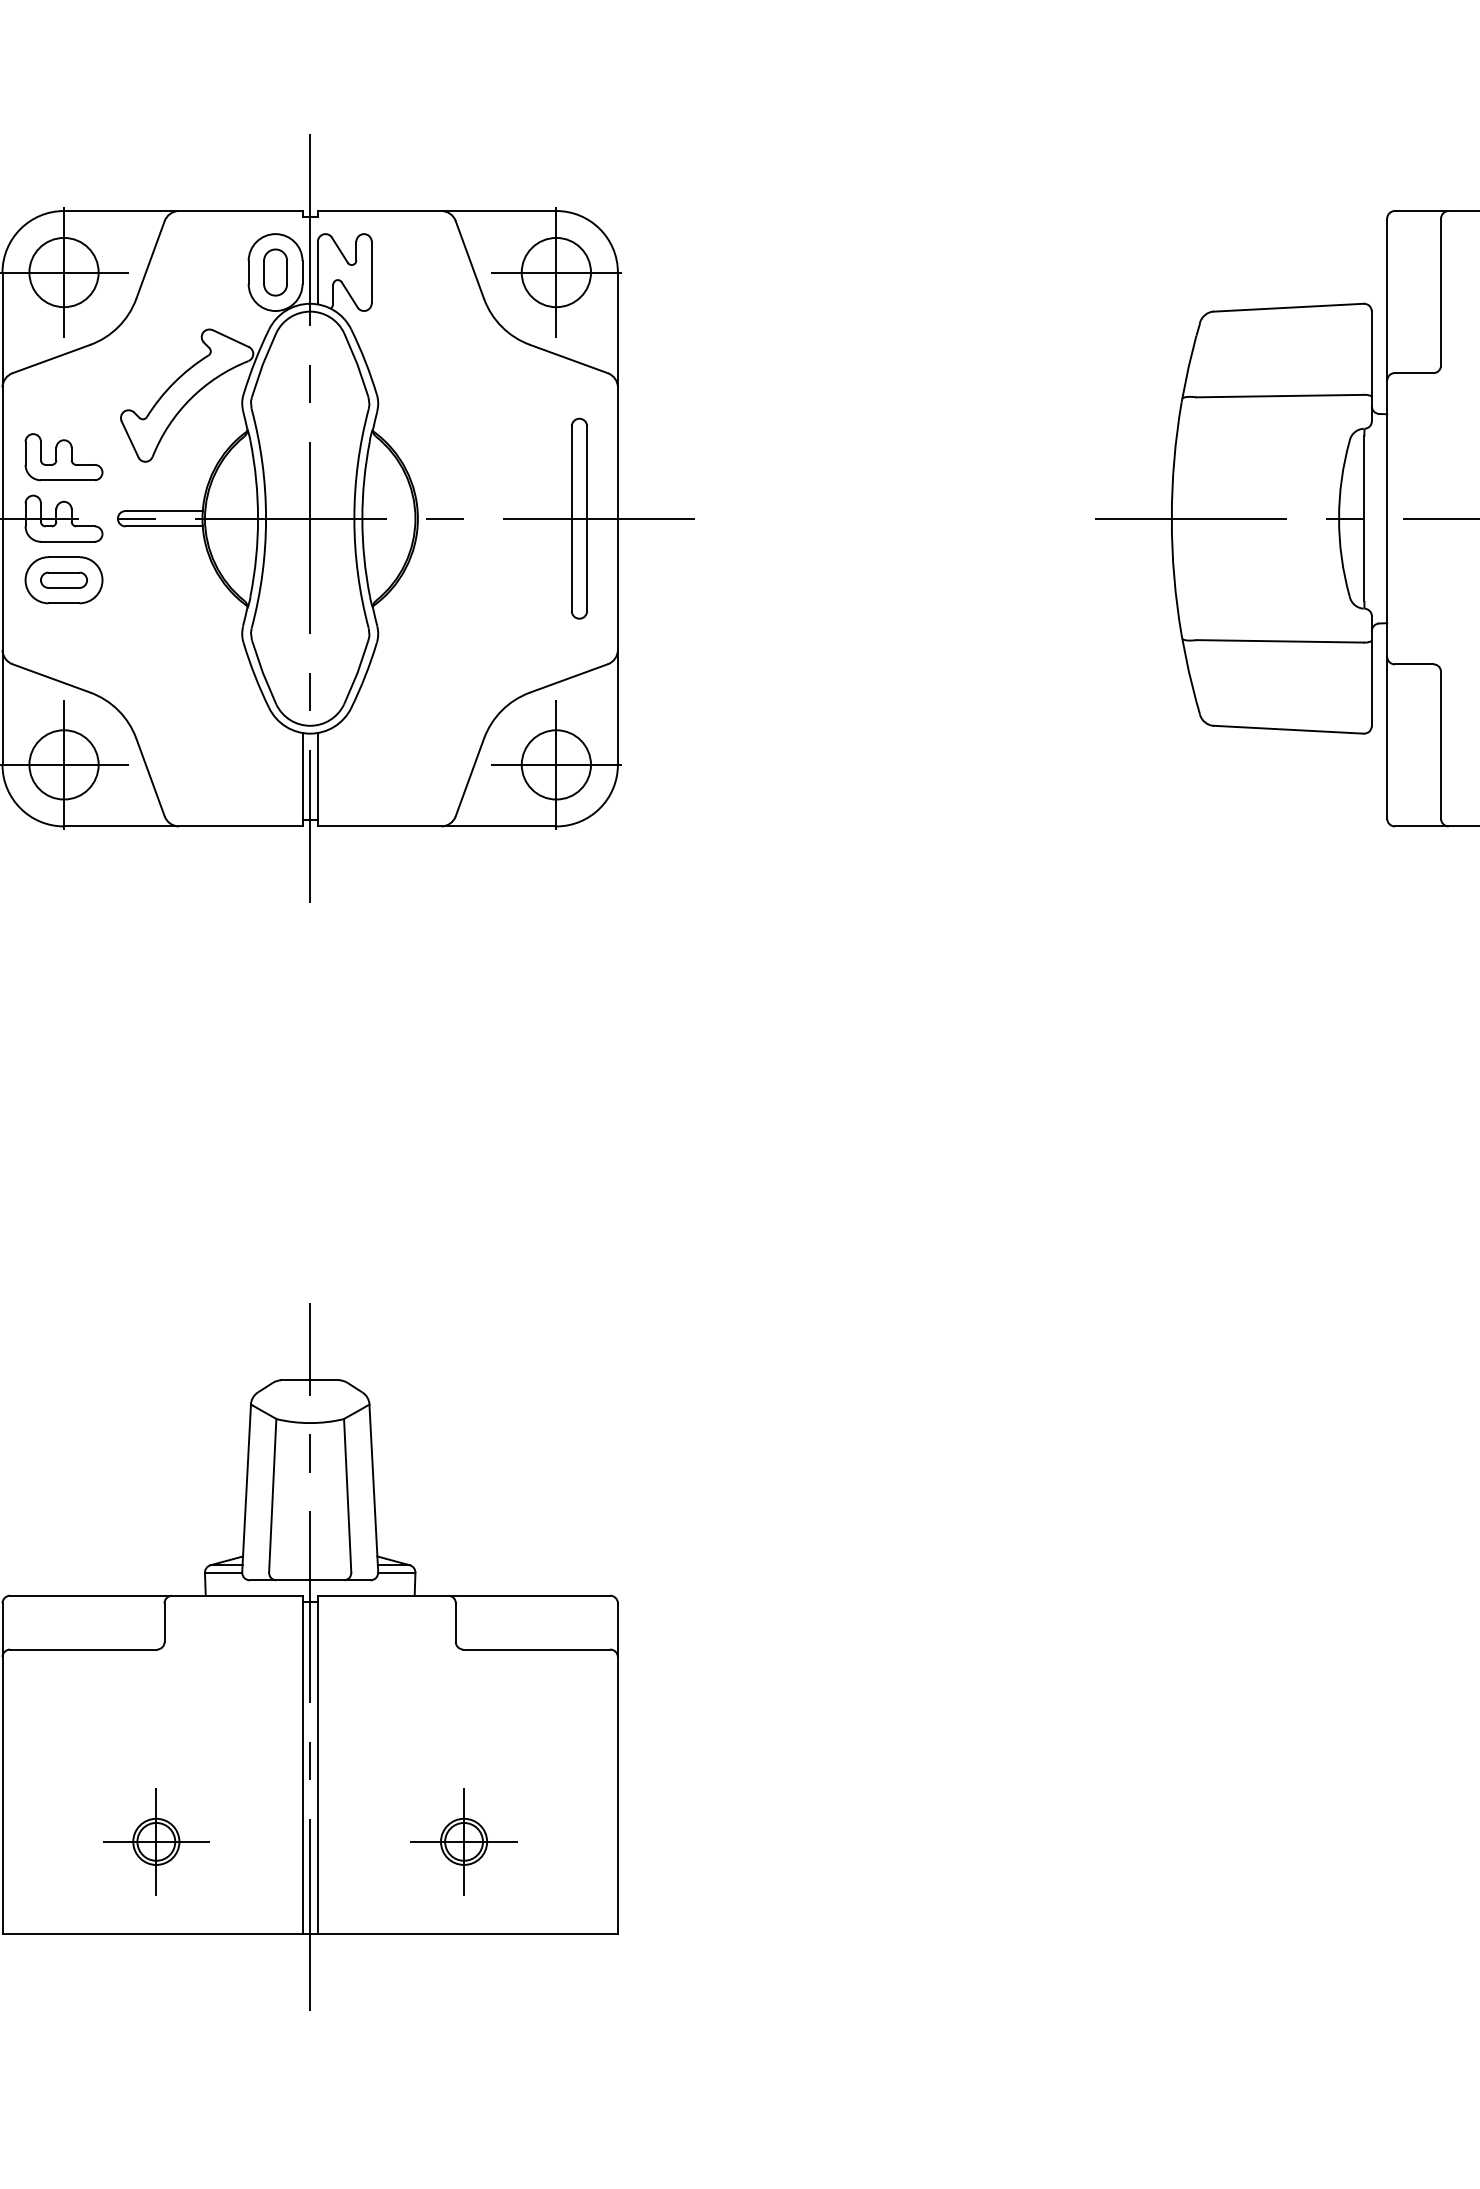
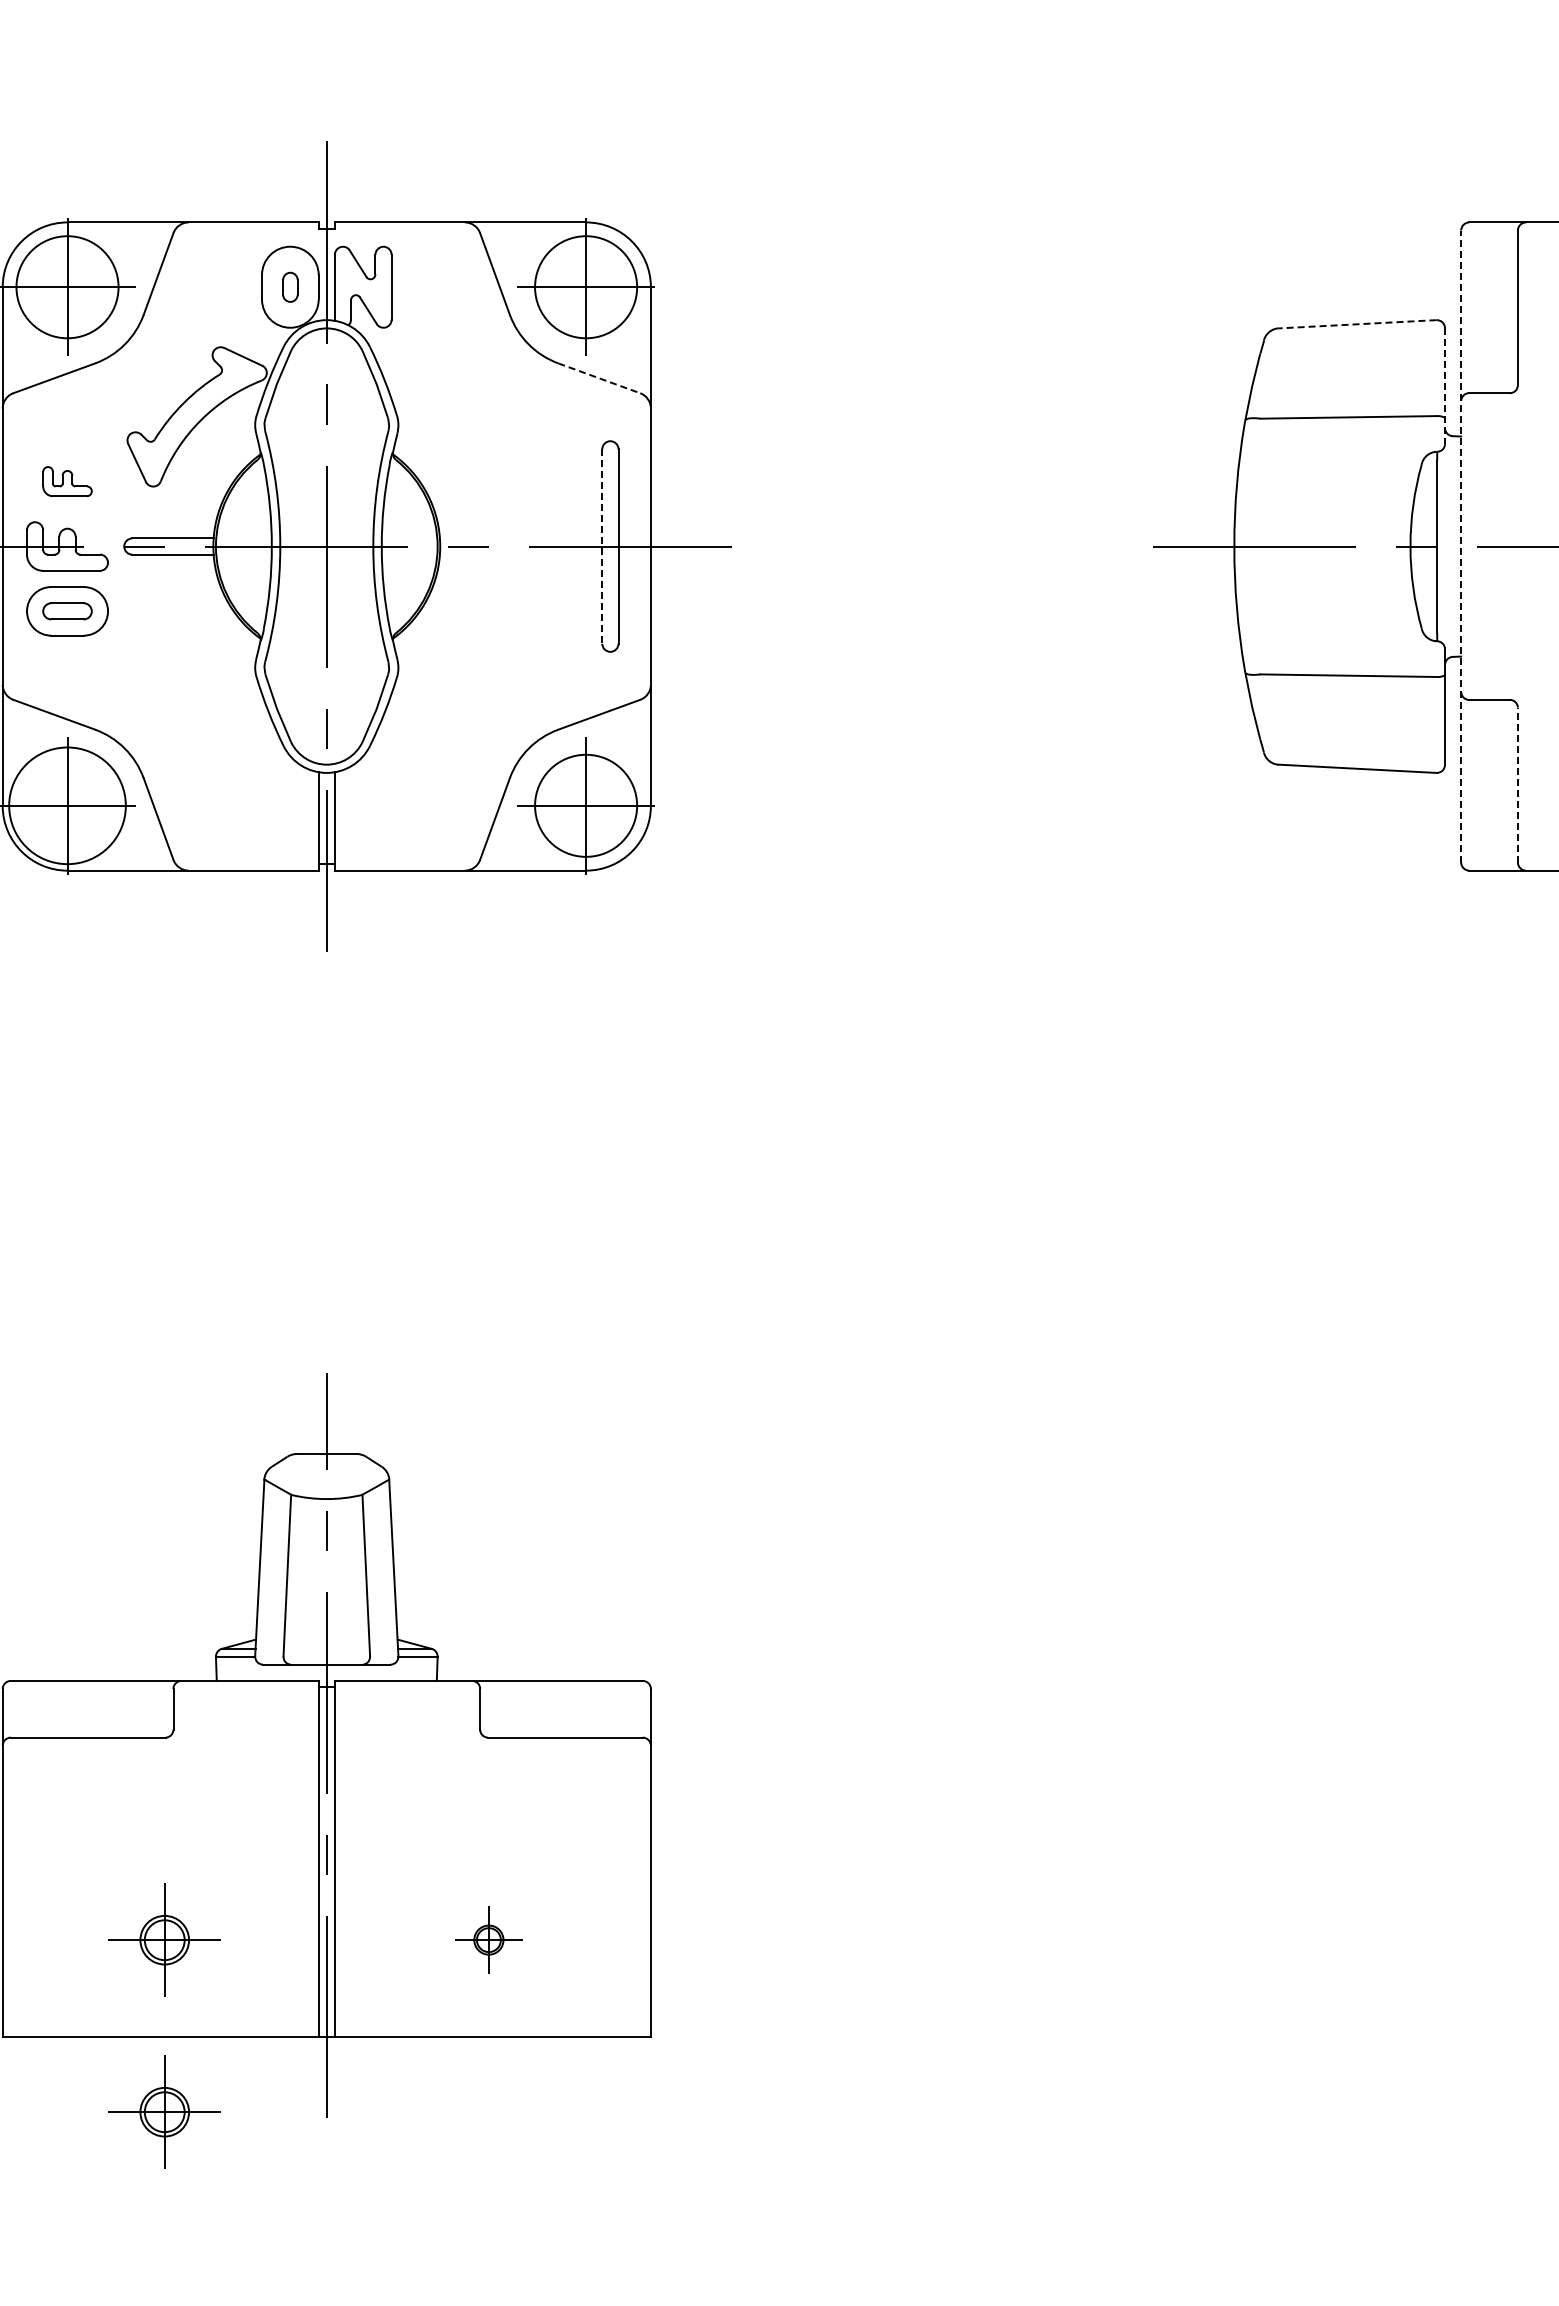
circle: (64, 271) -> (67, 286), size x1.4
circle: (555, 271) -> (585, 286), size x1.4
part: (275, 272) -> (290, 287), size x0.6
line: (1288, 307) -> (1357, 324), solid -> dashed
line: (569, 359) -> (599, 378), solid -> dashed
line: (1371, 366) -> (1444, 386), solid -> dashed
part: (64, 456) -> (67, 481), size x0.6
line: (1387, 518) -> (1461, 546), solid -> dashed
line: (571, 519) -> (602, 547), solid -> dashed
line: (1440, 744) -> (1517, 784), solid -> dashed
circle: (64, 764) -> (67, 805), size x1.6
circle: (555, 764) -> (585, 805), size x1.4
part: (463, 1841) -> (488, 1939), size x0.6
part: (156, 2004) -> (164, 2111), added

